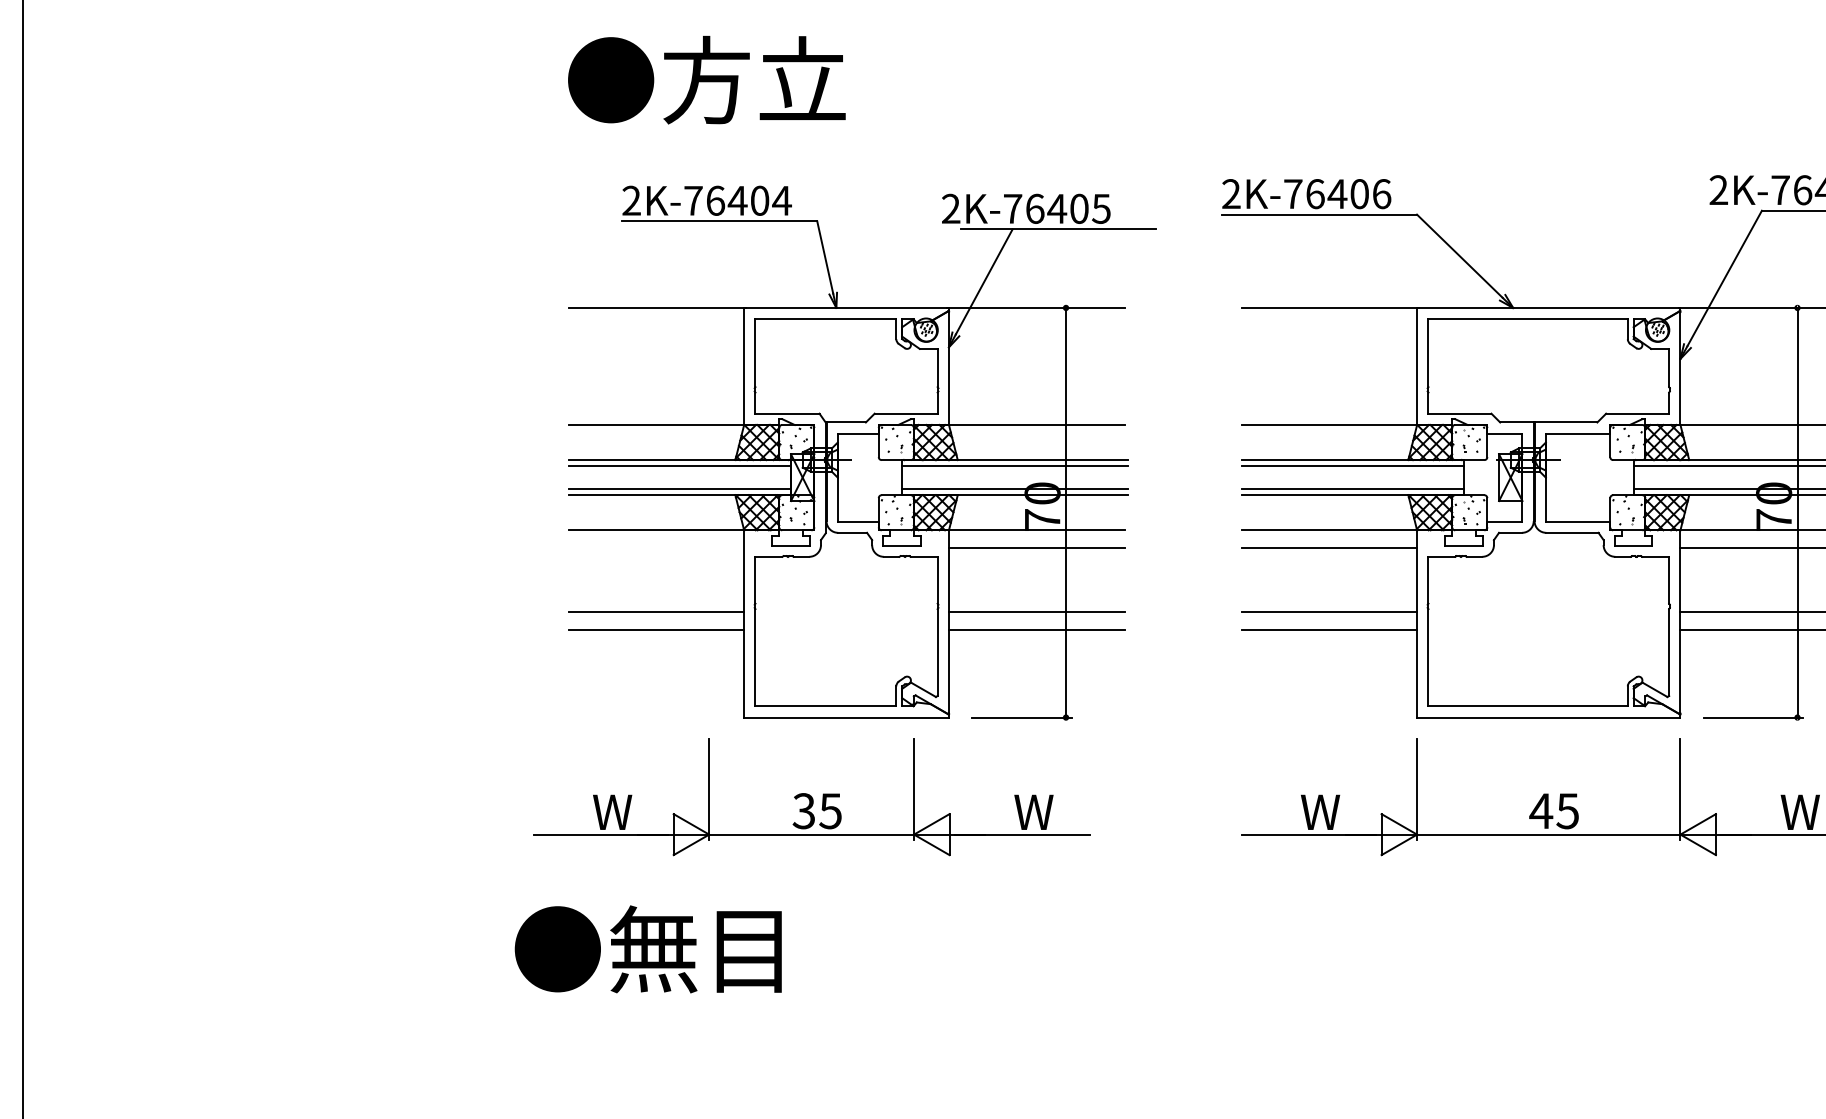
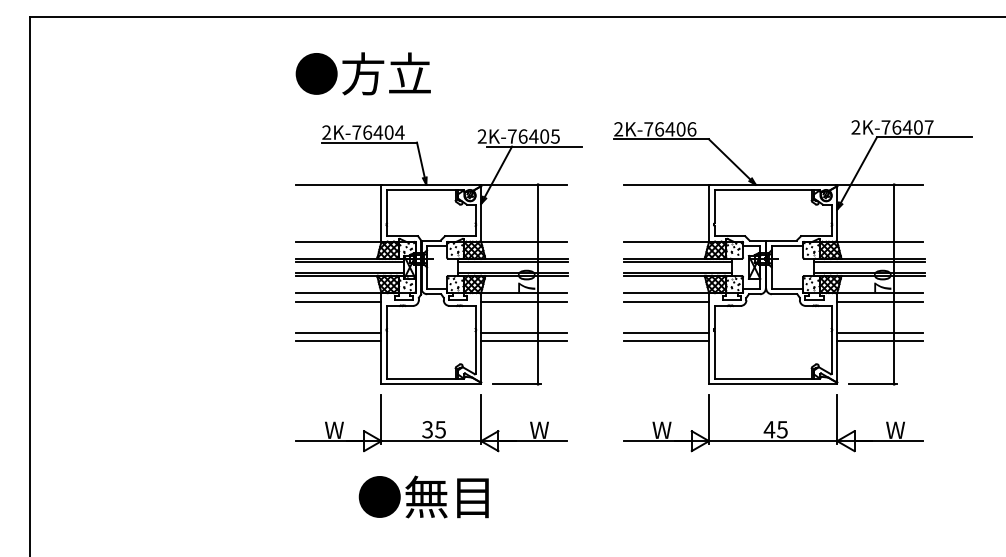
line: (655, 547) -> (338, 301), added
part: (812, 798) -> (431, 423), moved
text: (647, 948) -> (423, 496), moved

